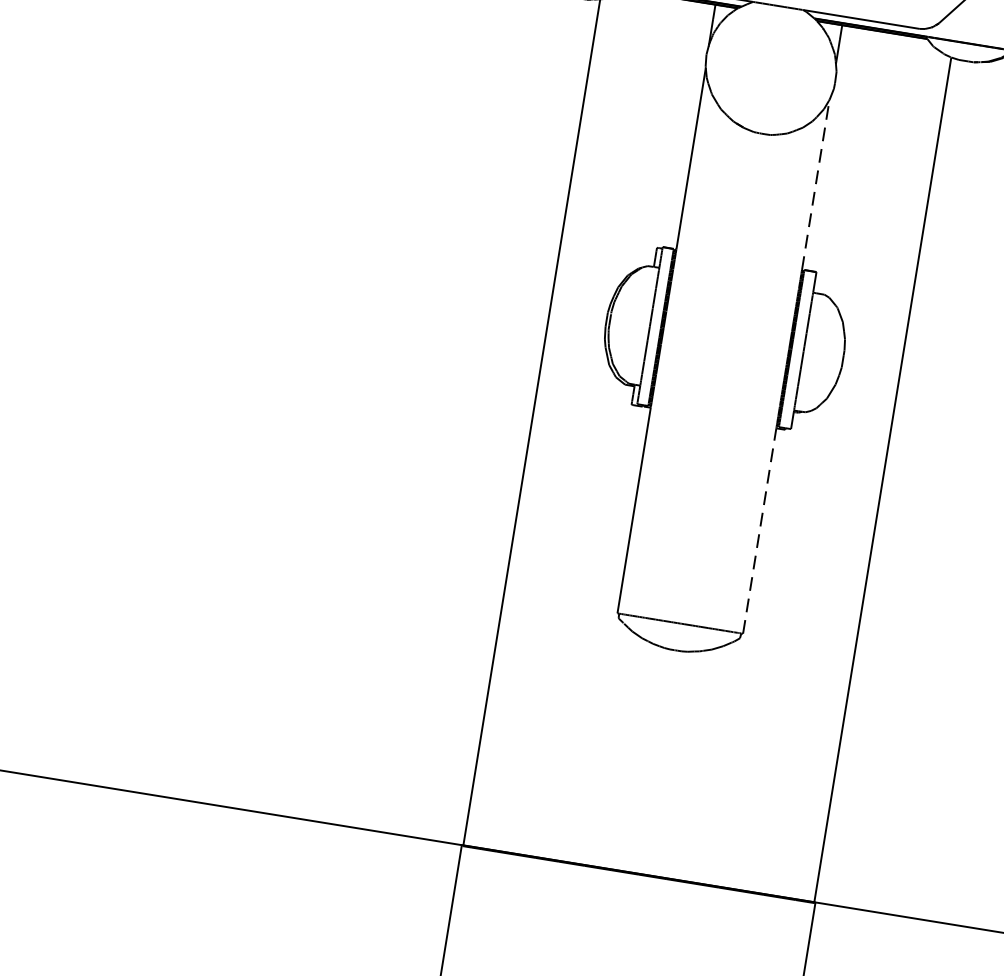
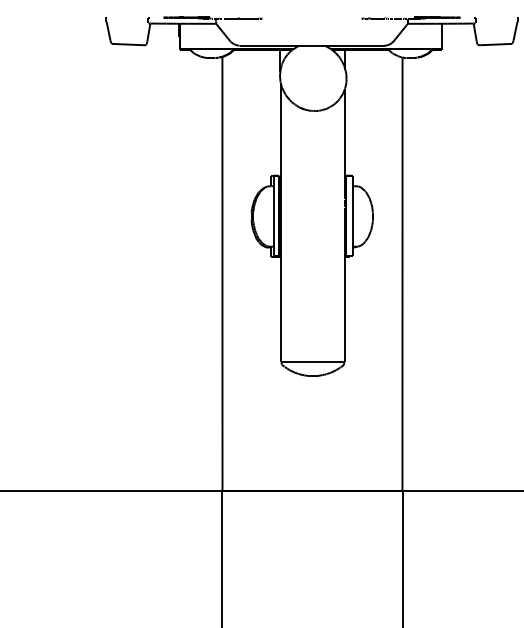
line: (816, 185) -> (345, 132), dashed -> solid
line: (760, 530) -> (345, 309), dashed -> solid

